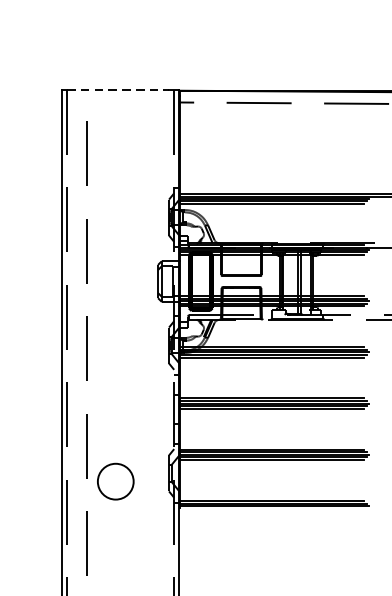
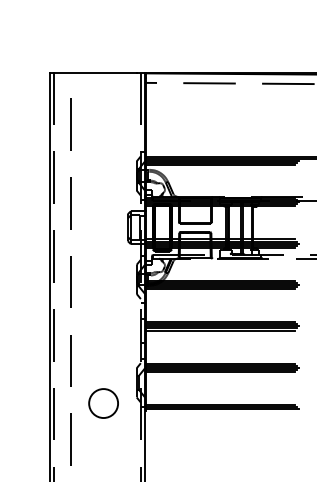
line: (118, 89) -> (95, 72), dashed -> solid
circle: (115, 481) -> (103, 403), moved

